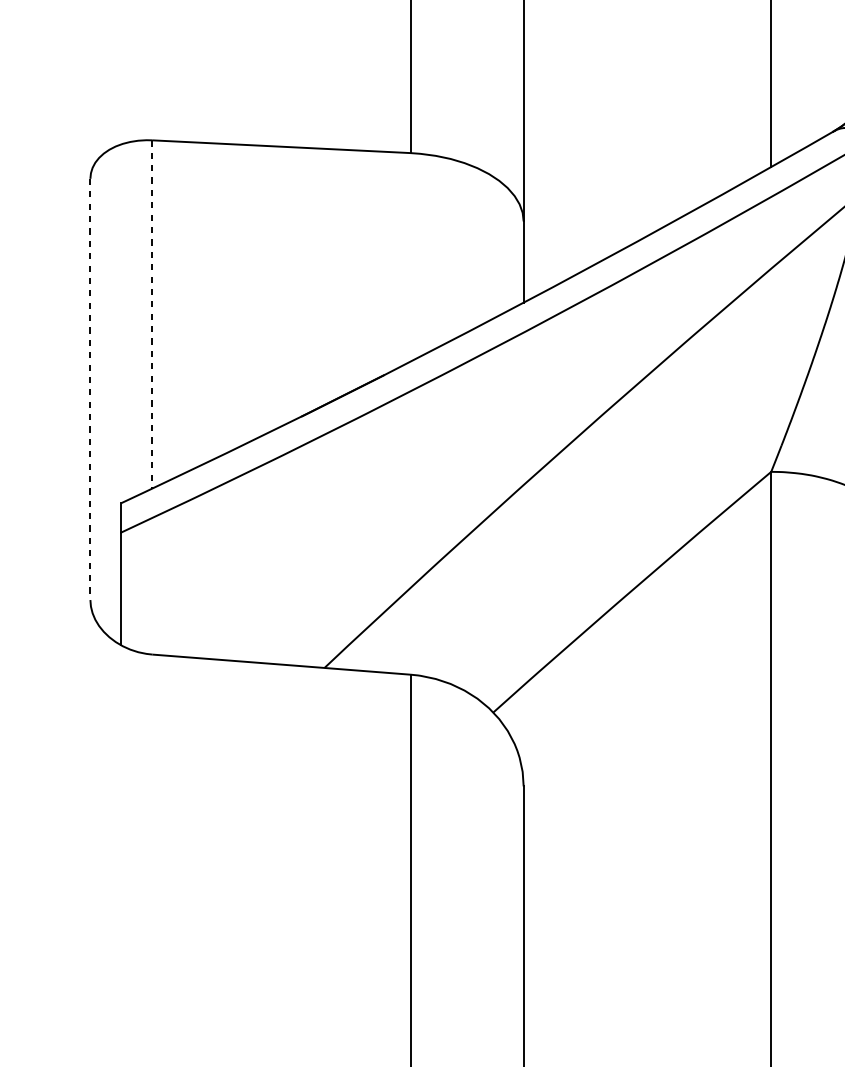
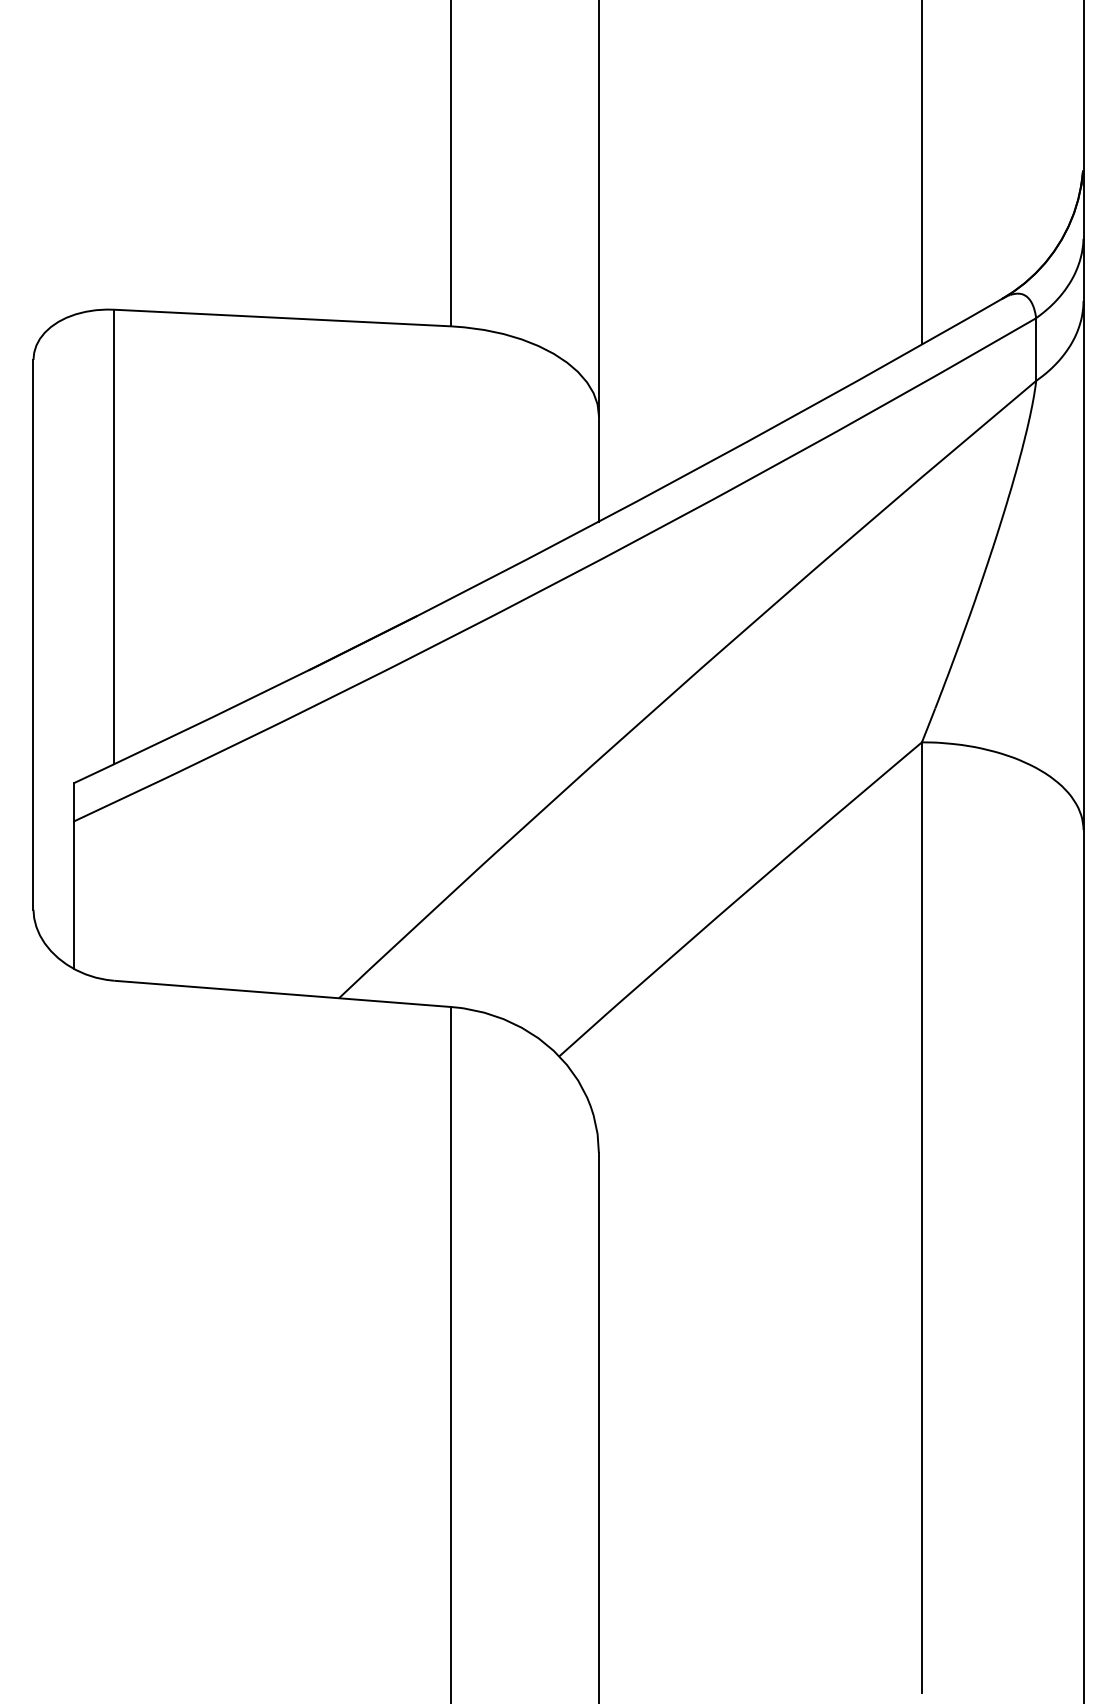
line: (152, 314) -> (114, 537), dashed -> solid
line: (90, 389) -> (33, 634), dashed -> solid

